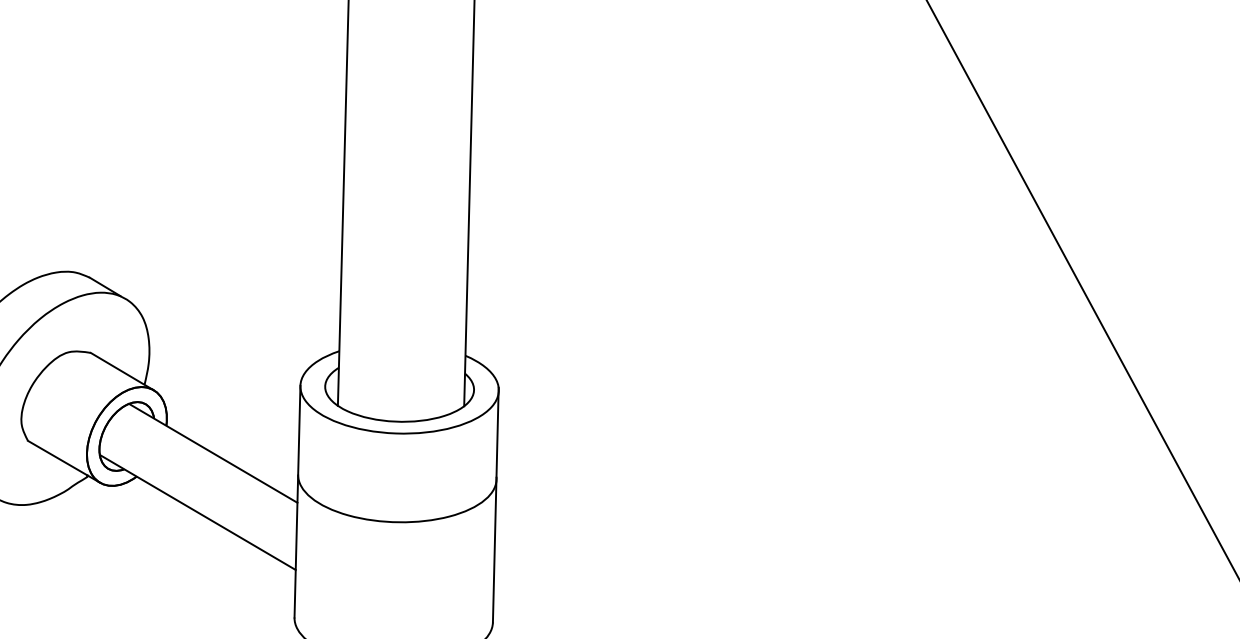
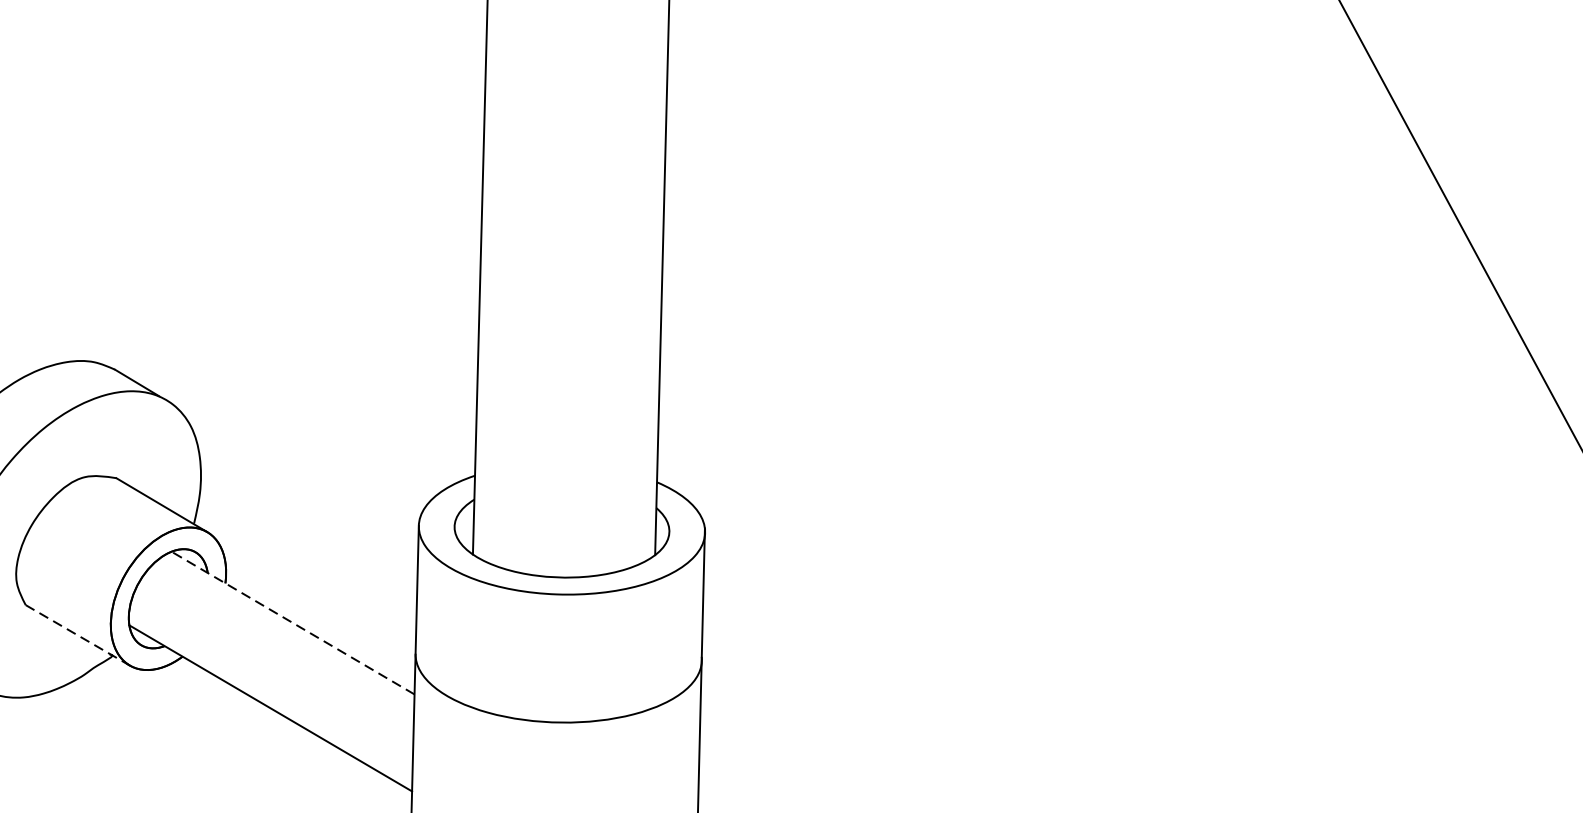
line: (213, 453) -> (293, 623), solid -> dashed
line: (64, 461) -> (78, 634), solid -> dashed

